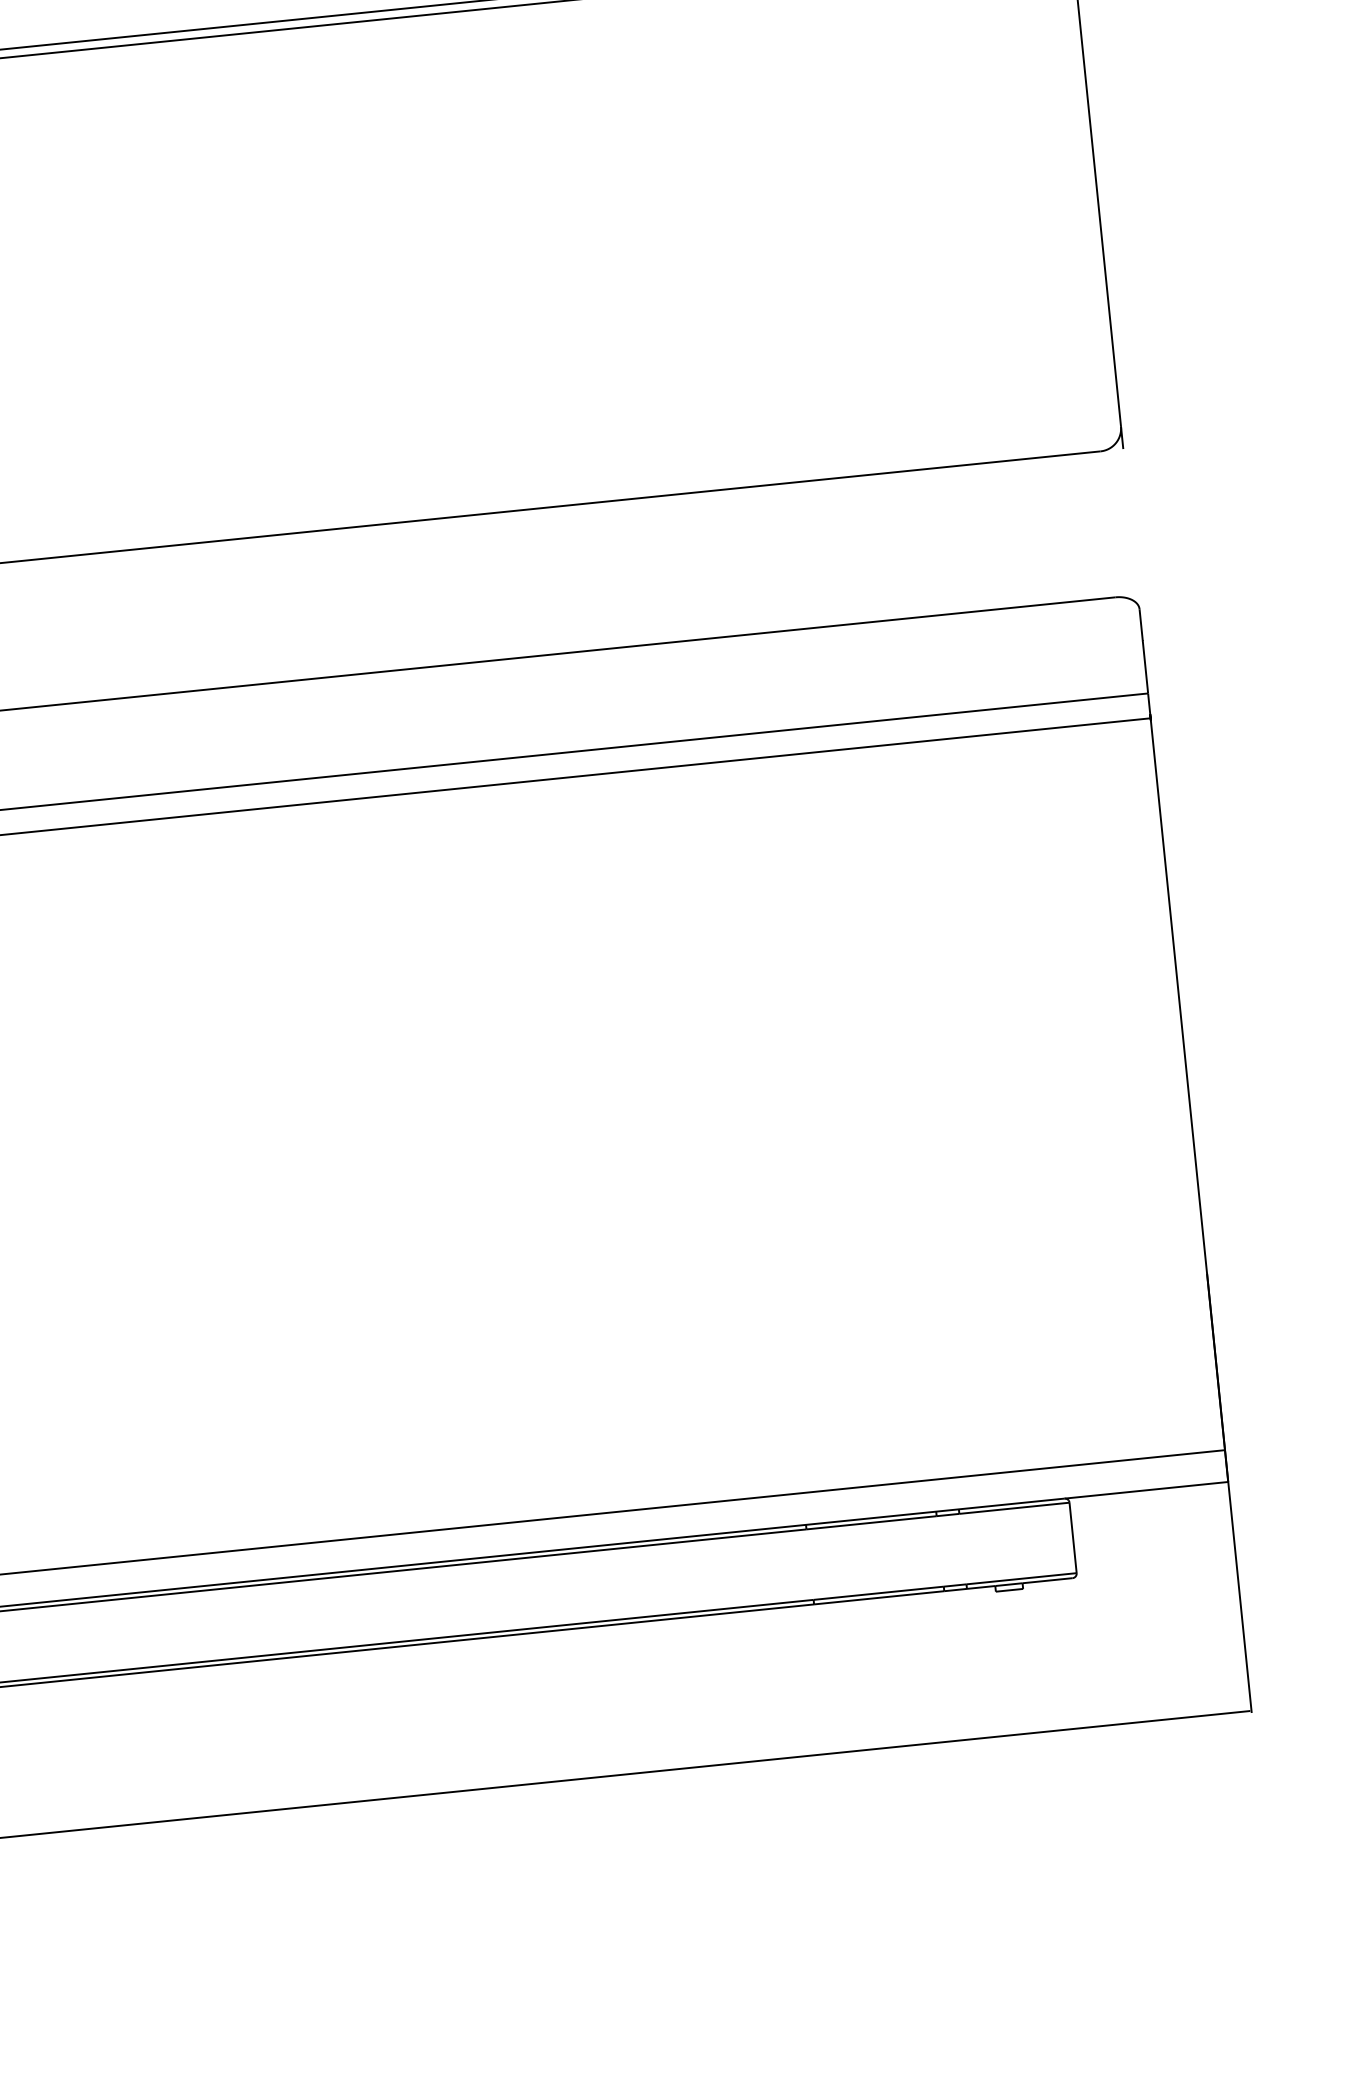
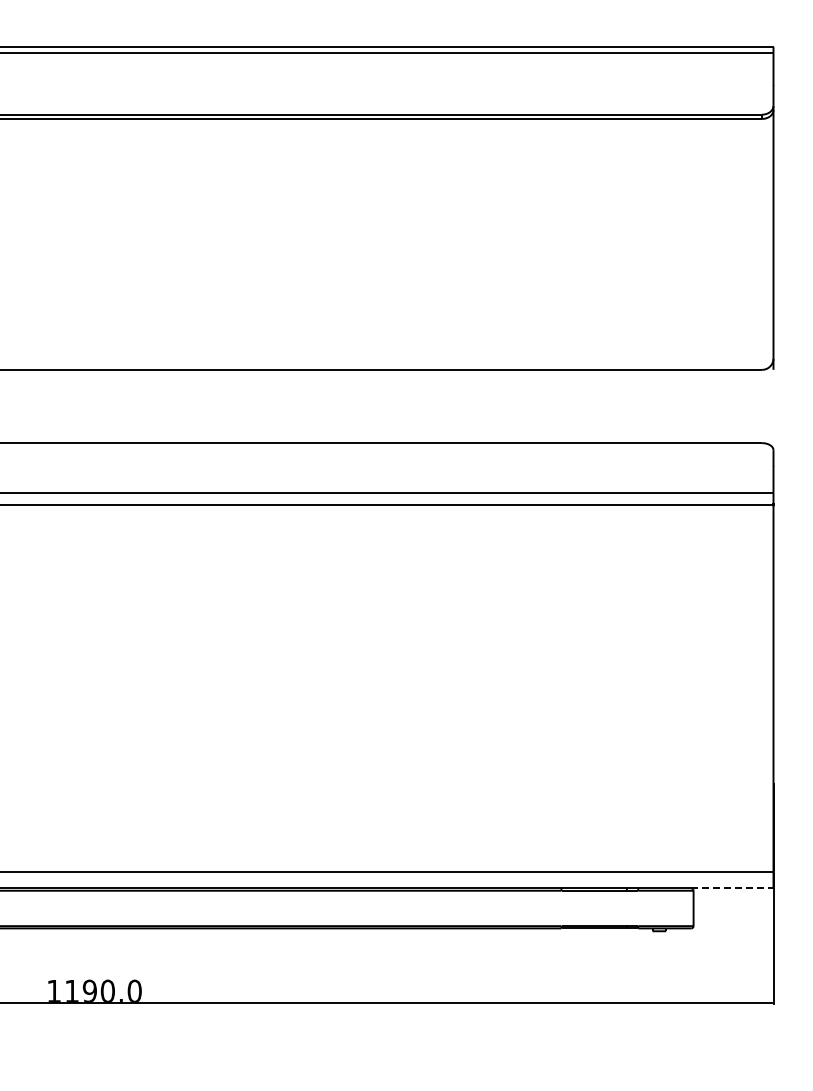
line: (1146, 1490) -> (732, 888), solid -> dashed

